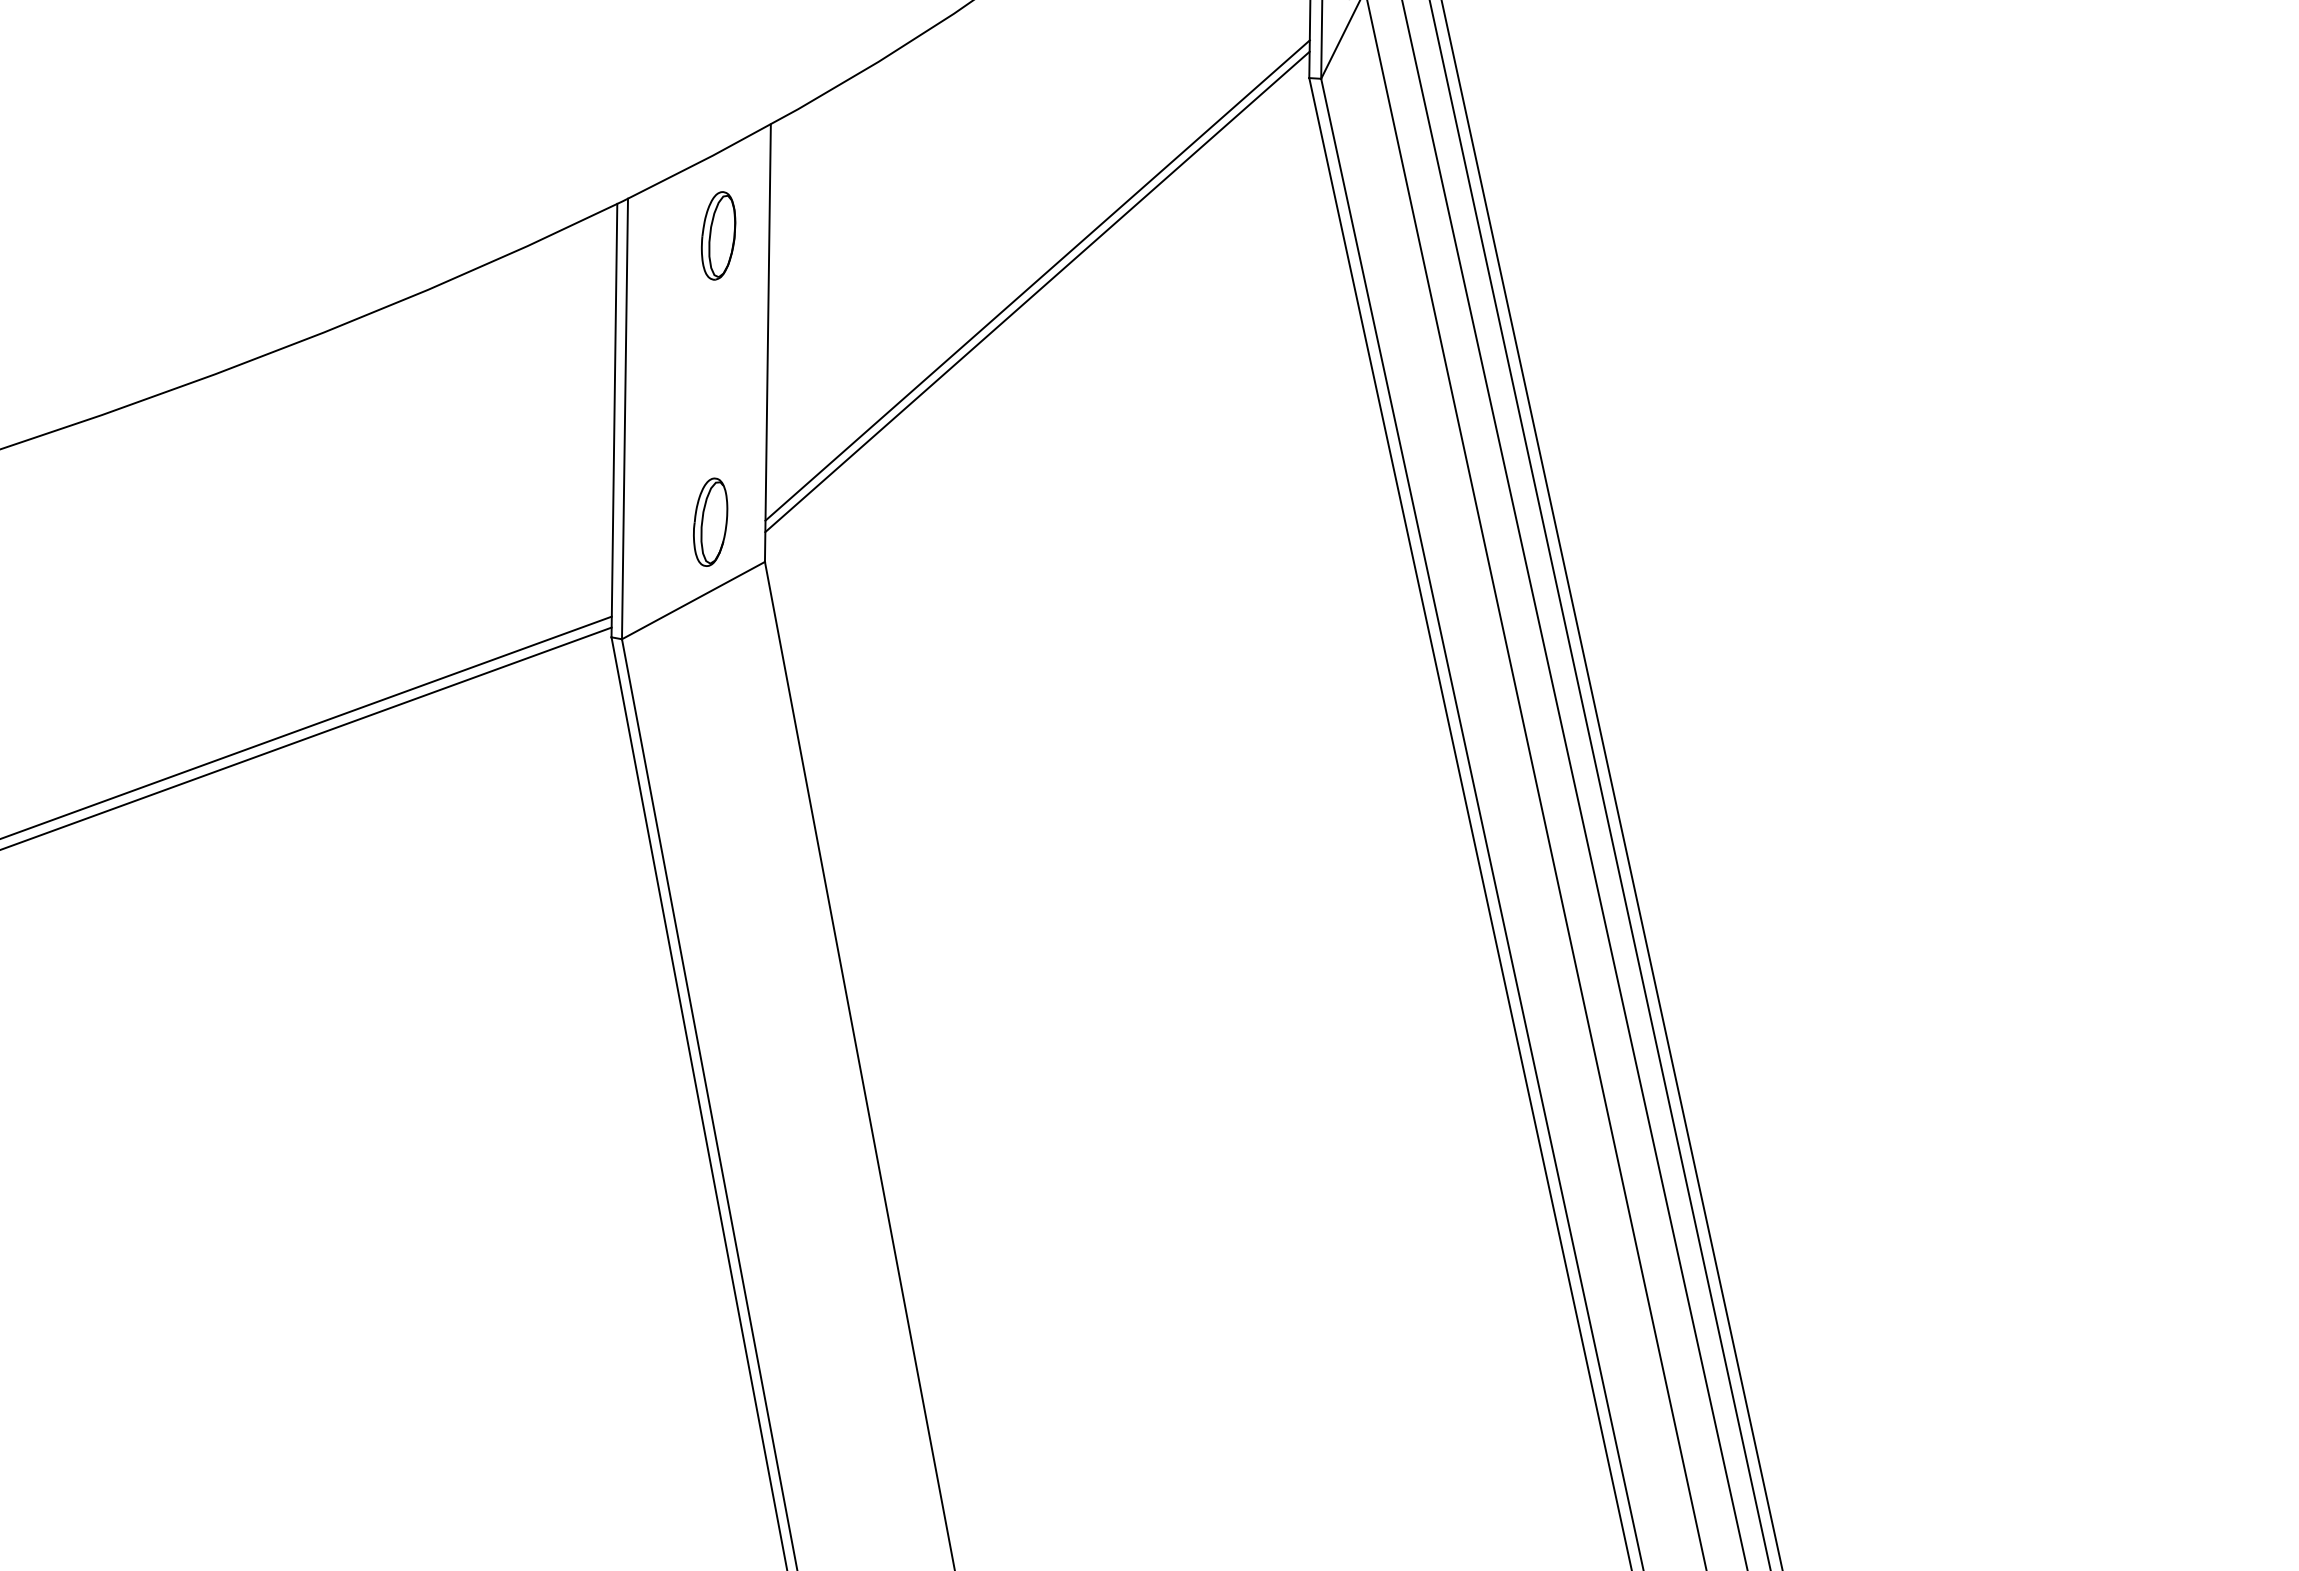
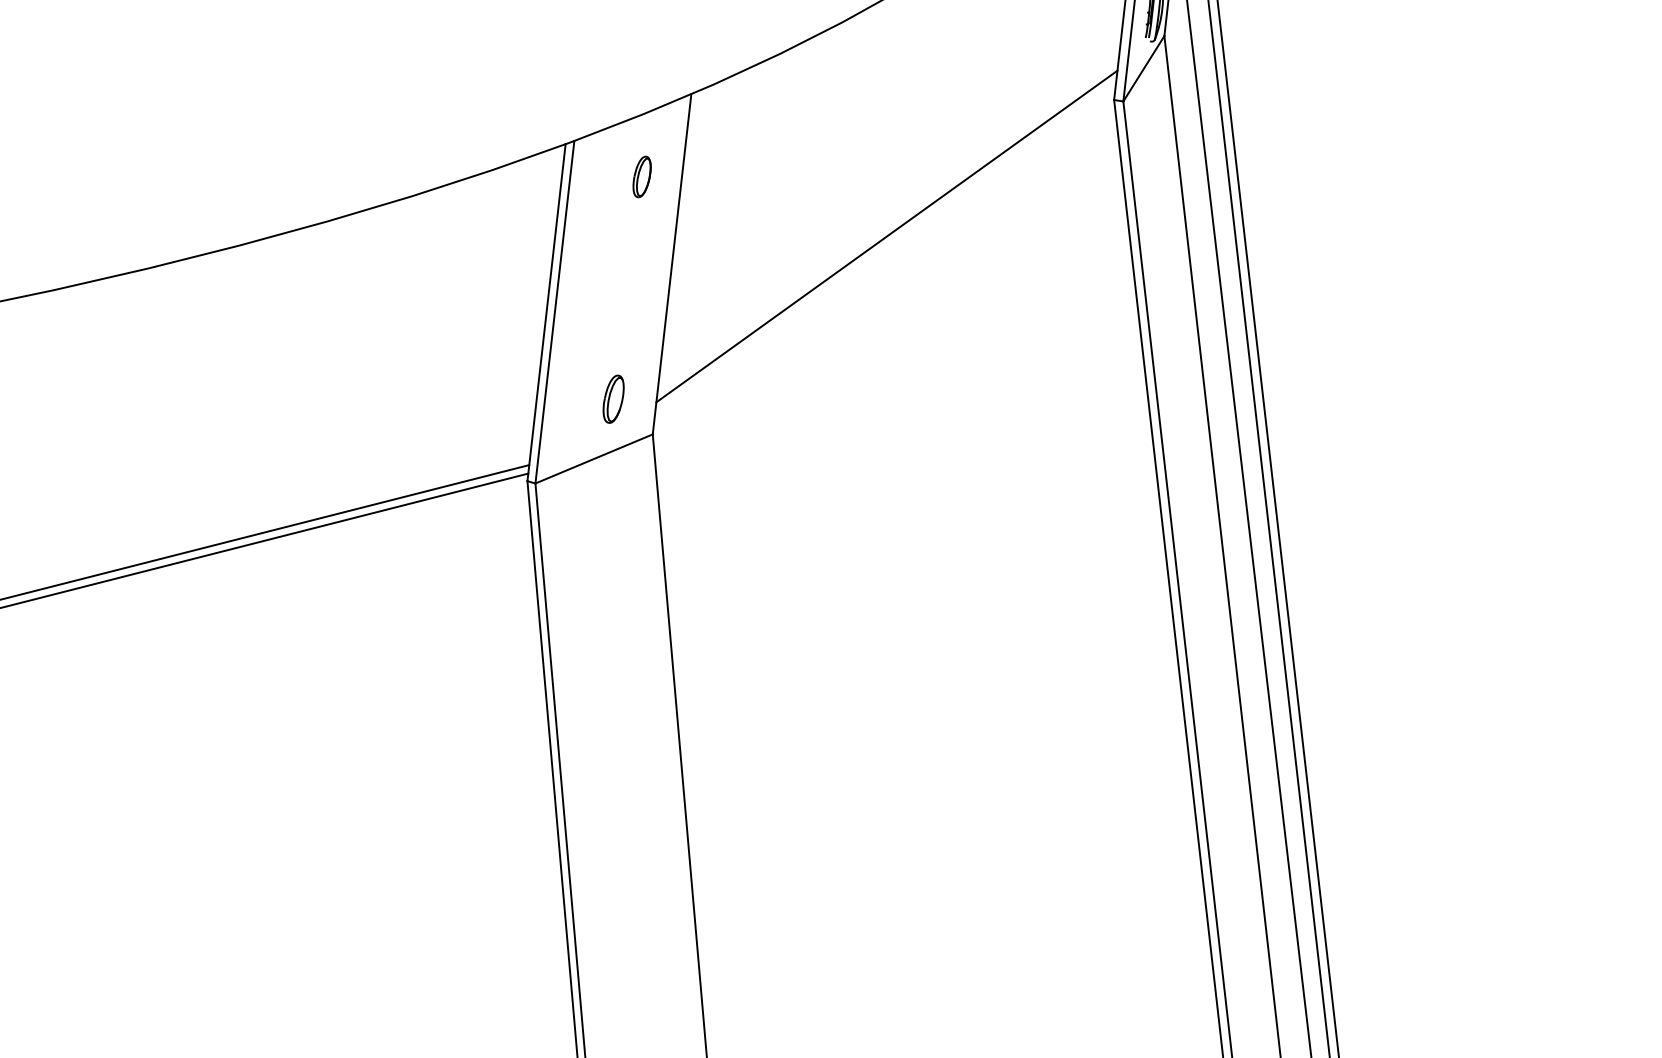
part: (718, 235) -> (641, 176), size x0.6
line: (1037, 291) -> (885, 245), removed
part: (710, 521) -> (613, 398), size x0.7

